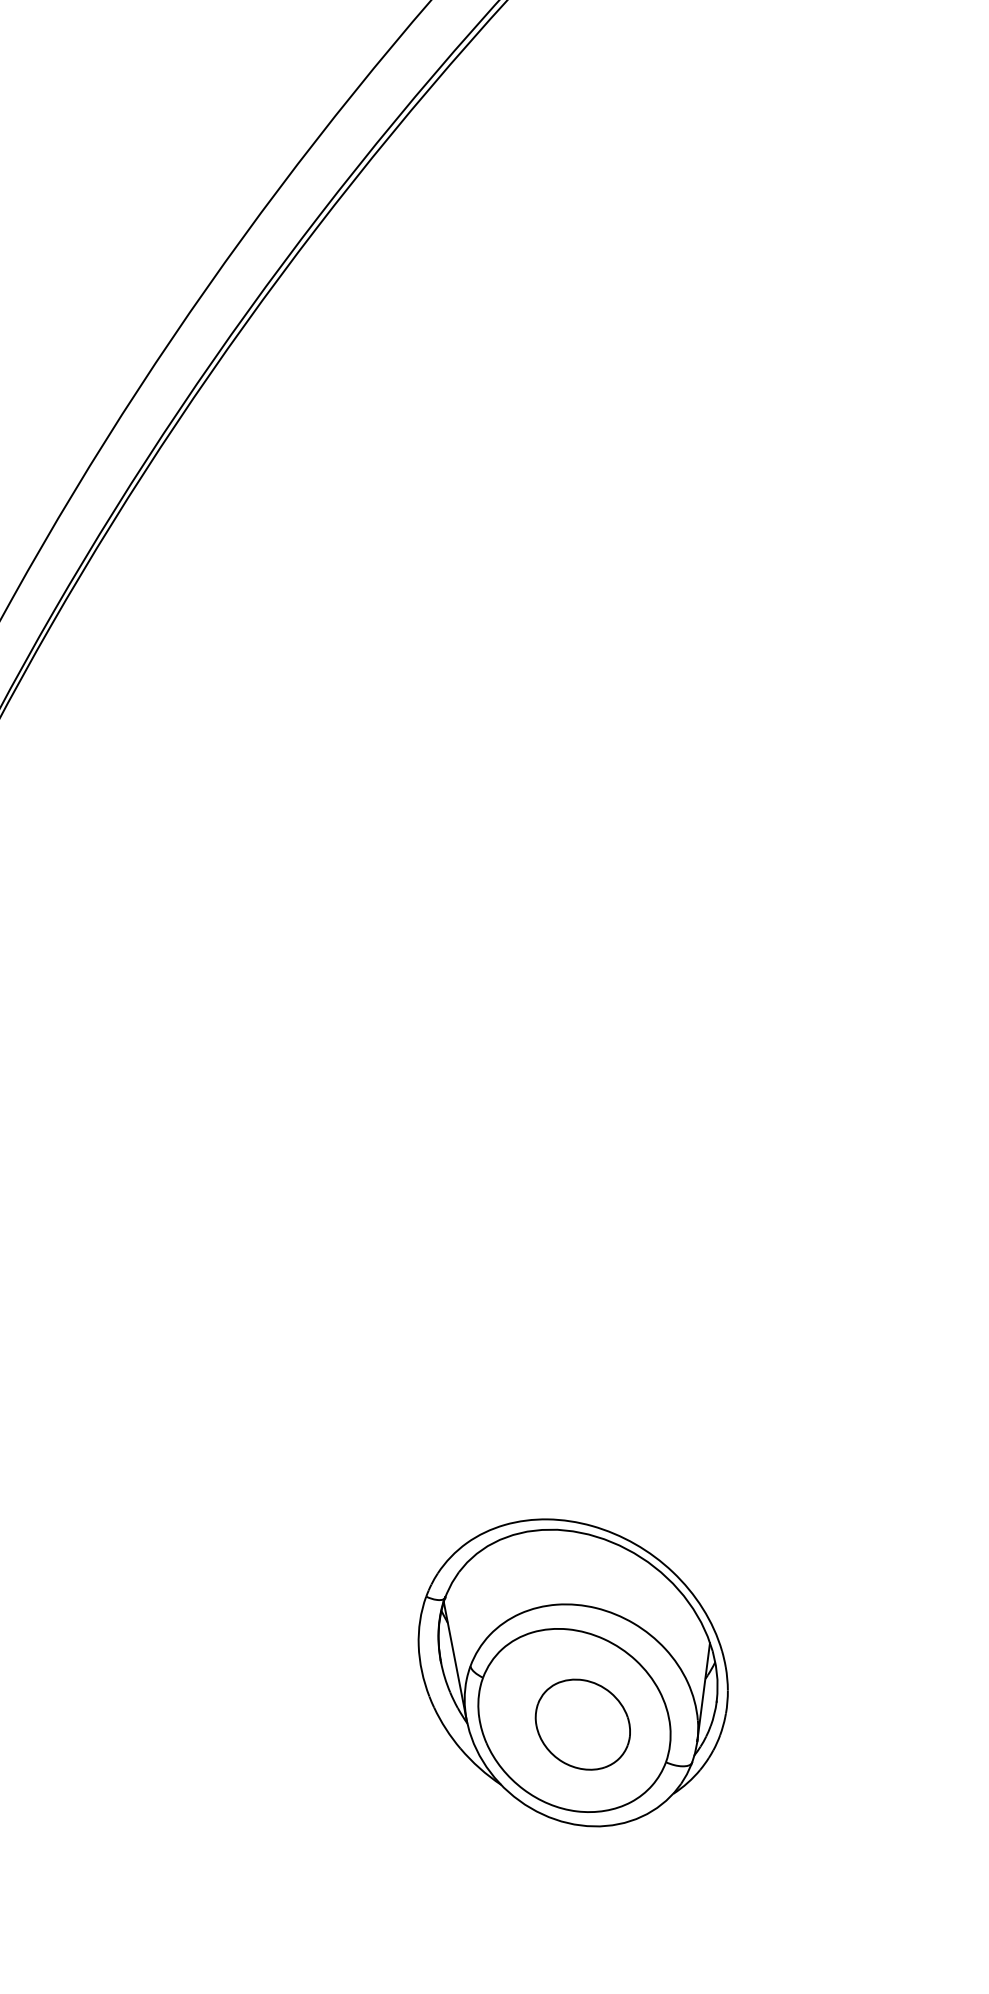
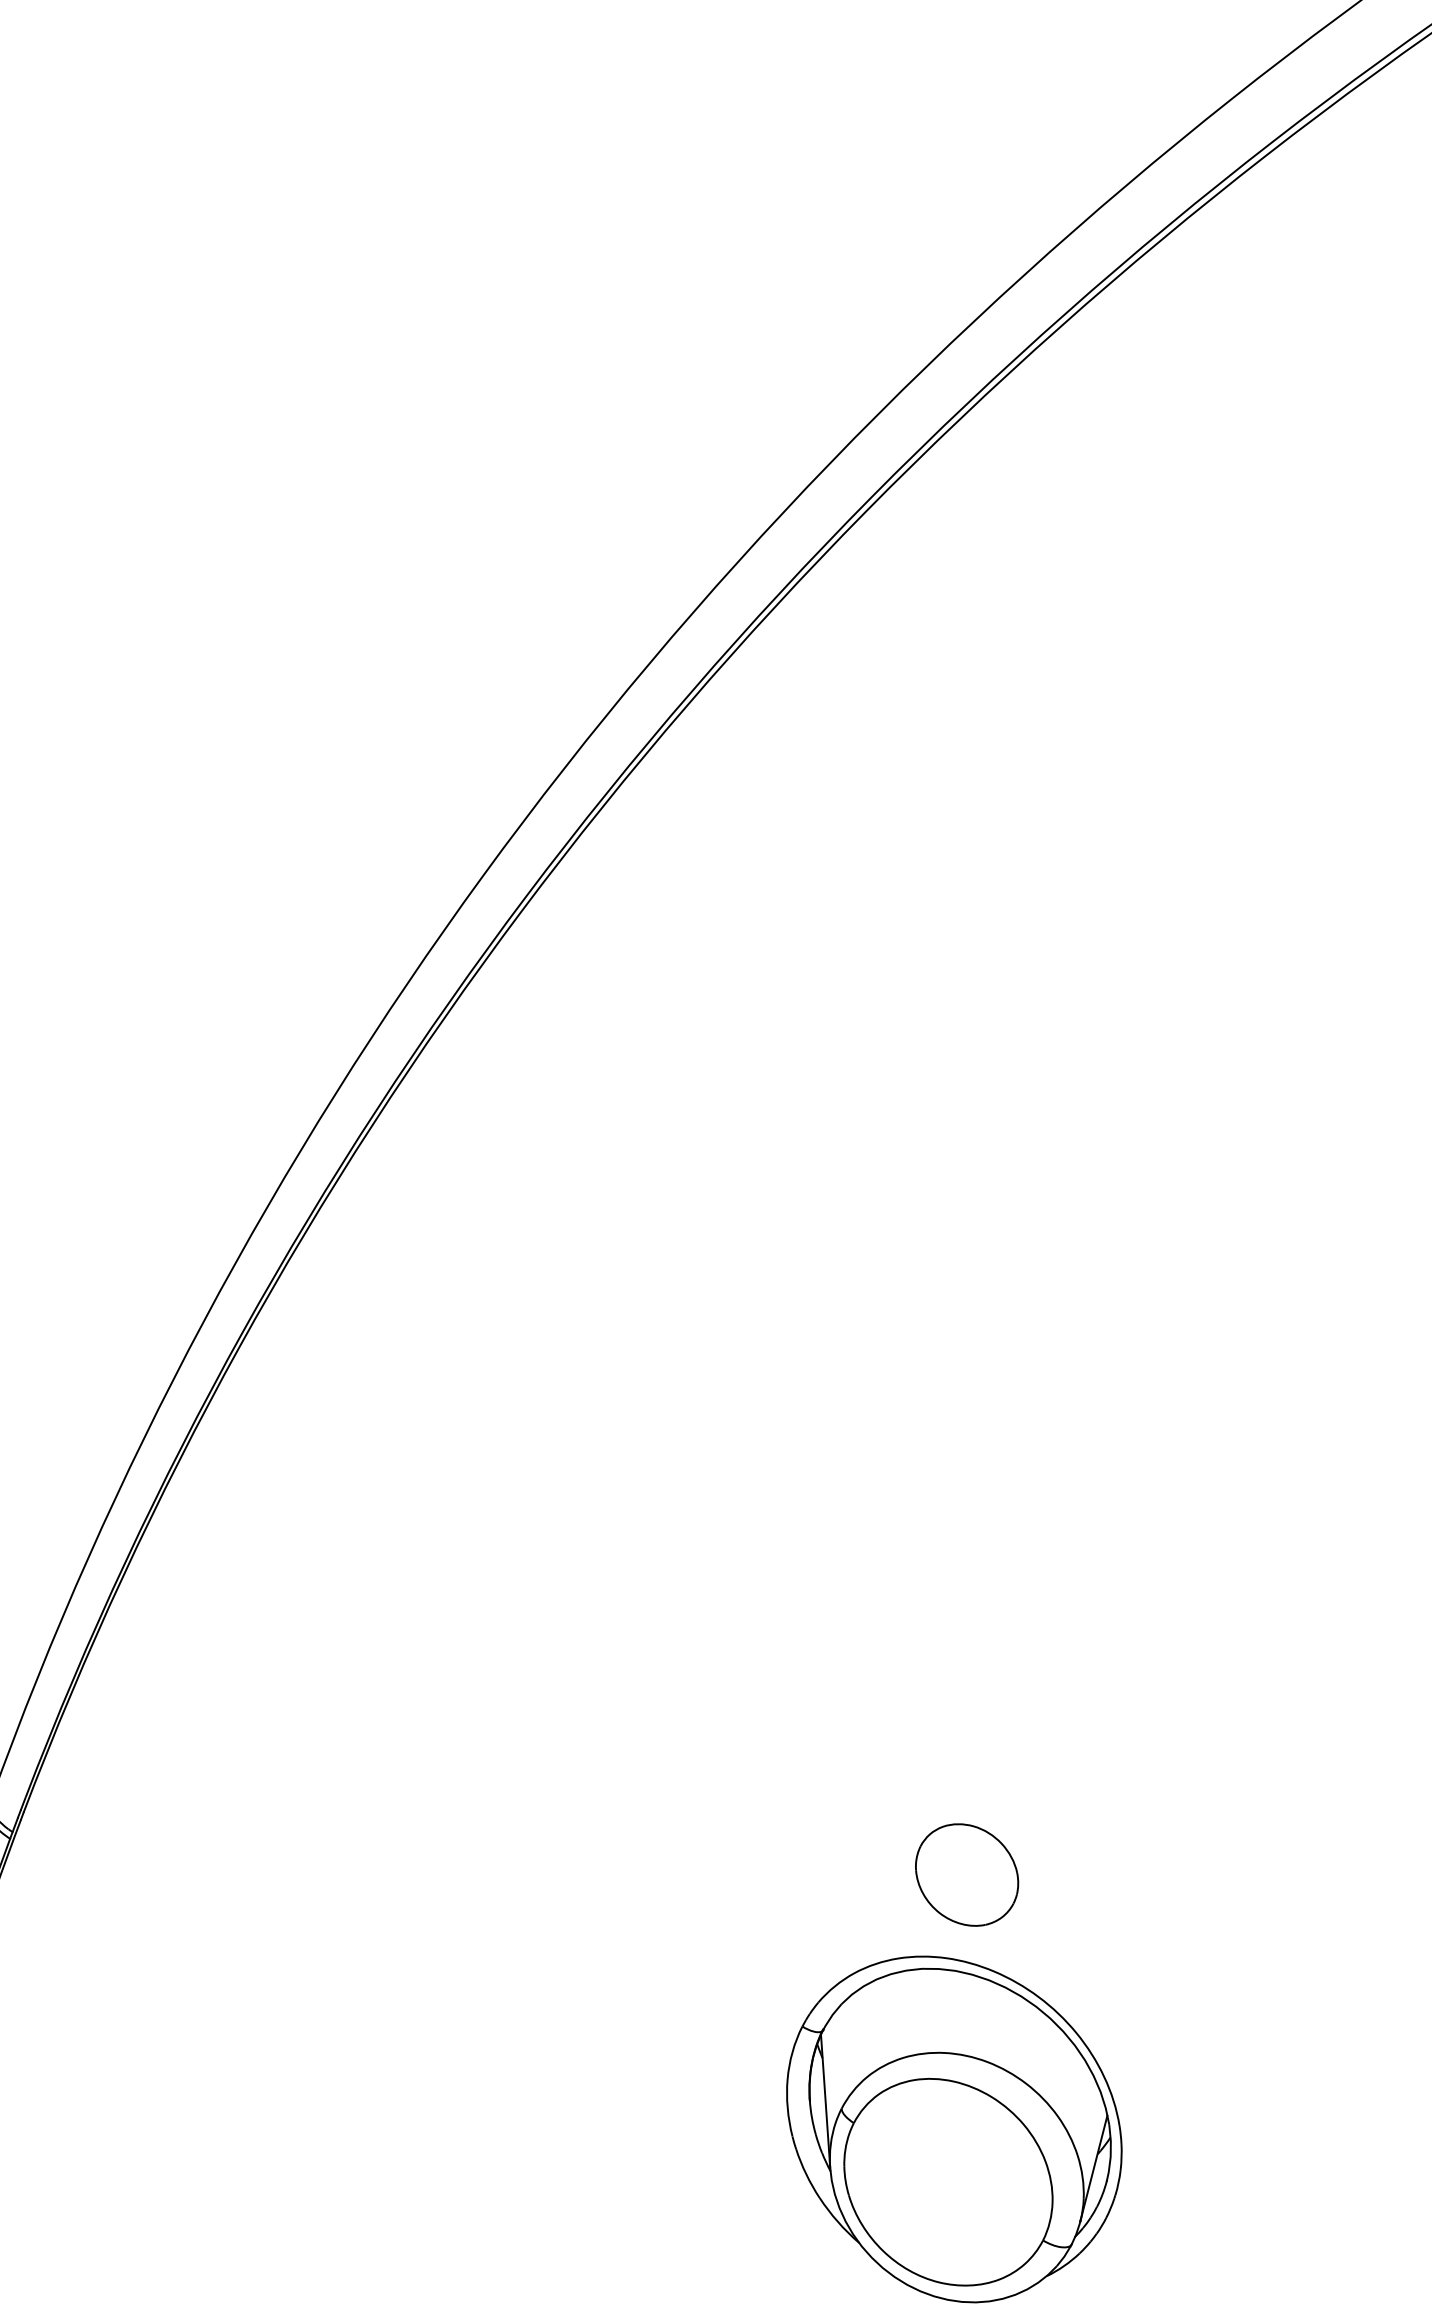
part: (583, 1724) -> (967, 1874), moved

